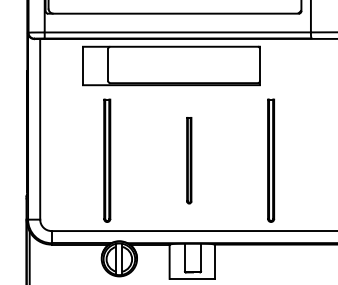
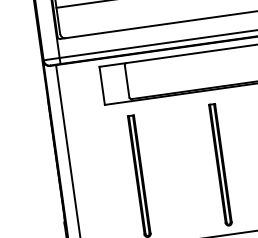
part: (189, 160) -> (220, 164), size x1.43

